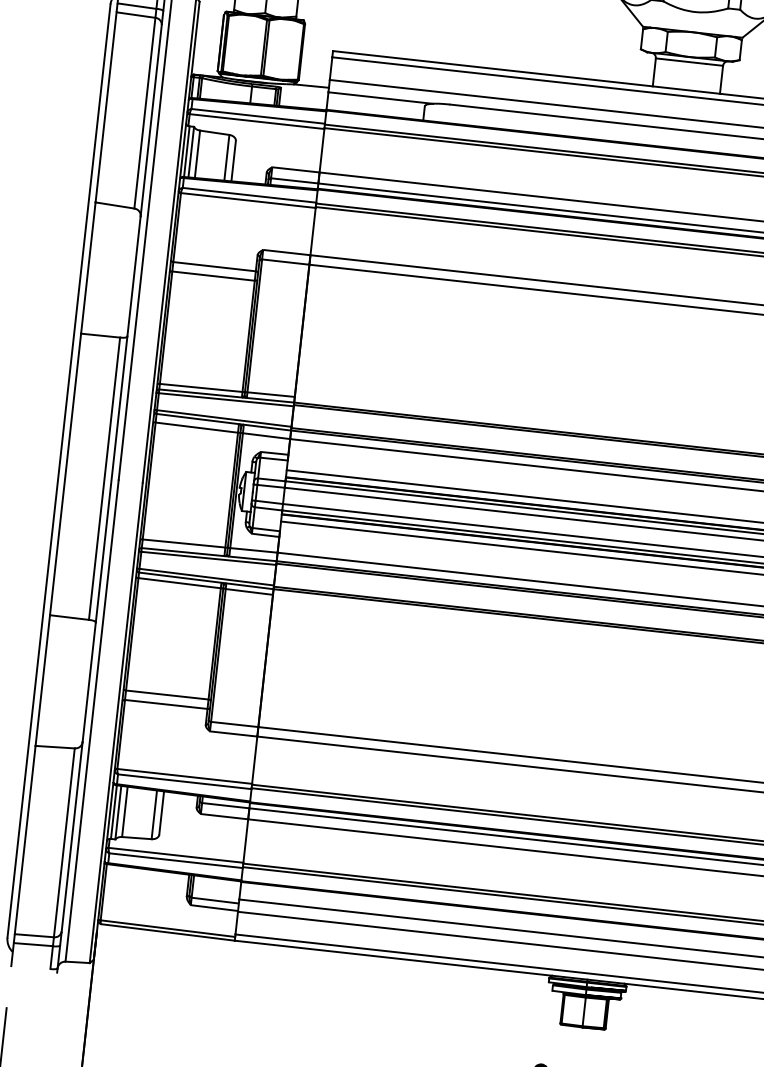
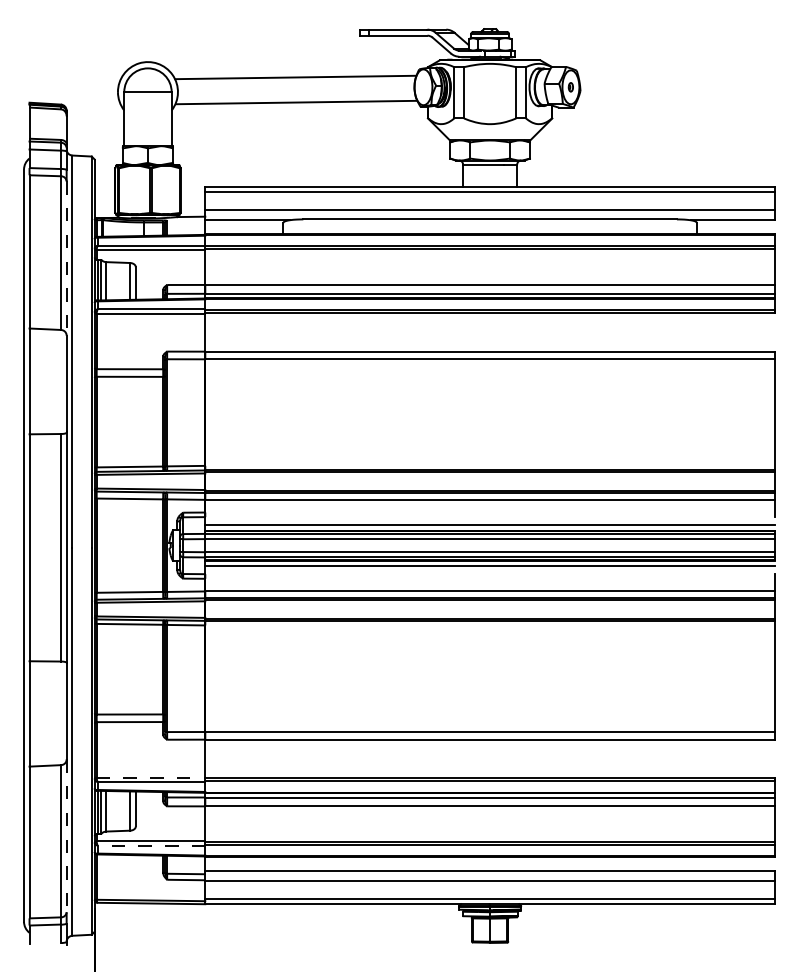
line: (150, 121) -> (66, 259), solid -> dashed
line: (185, 776) -> (151, 777), solid -> dashed
line: (71, 837) -> (66, 836), solid -> dashed
line: (176, 860) -> (151, 845), solid -> dashed

